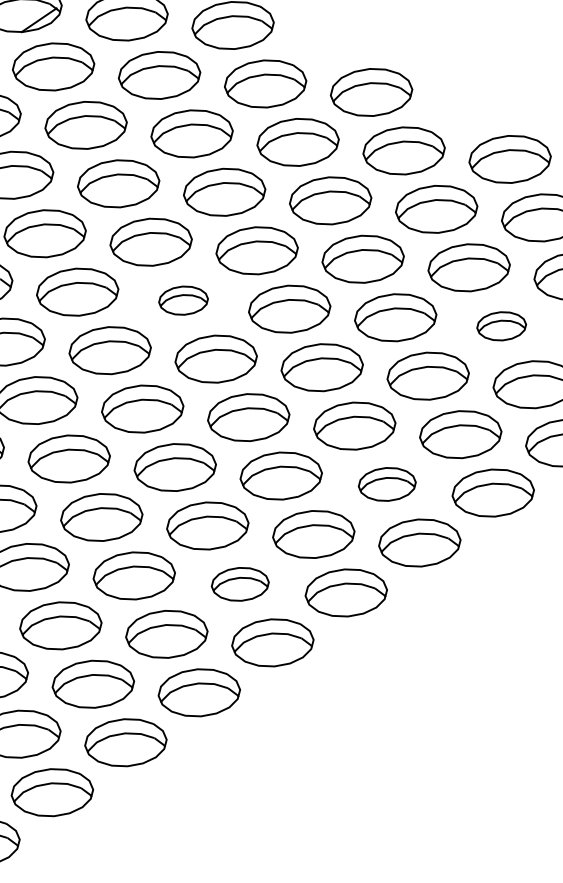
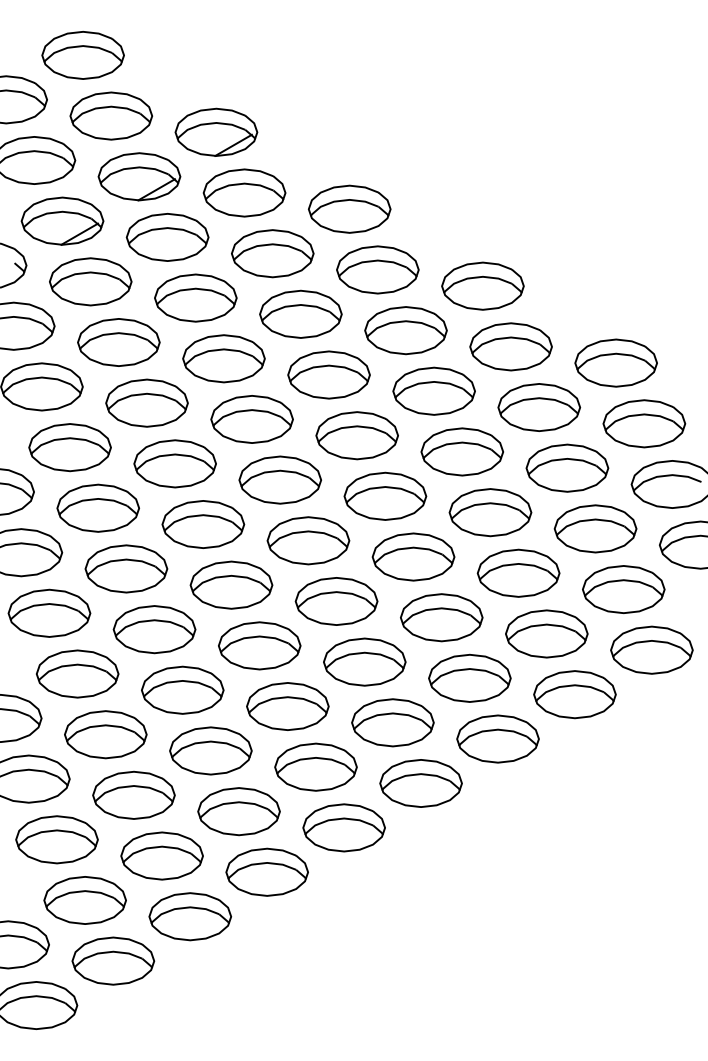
part: (182, 300) -> (279, 479), size x1.67
part: (501, 325) -> (595, 528), size x1.67
part: (386, 483) -> (469, 677), size x1.43
part: (239, 583) -> (315, 766), size x1.43

